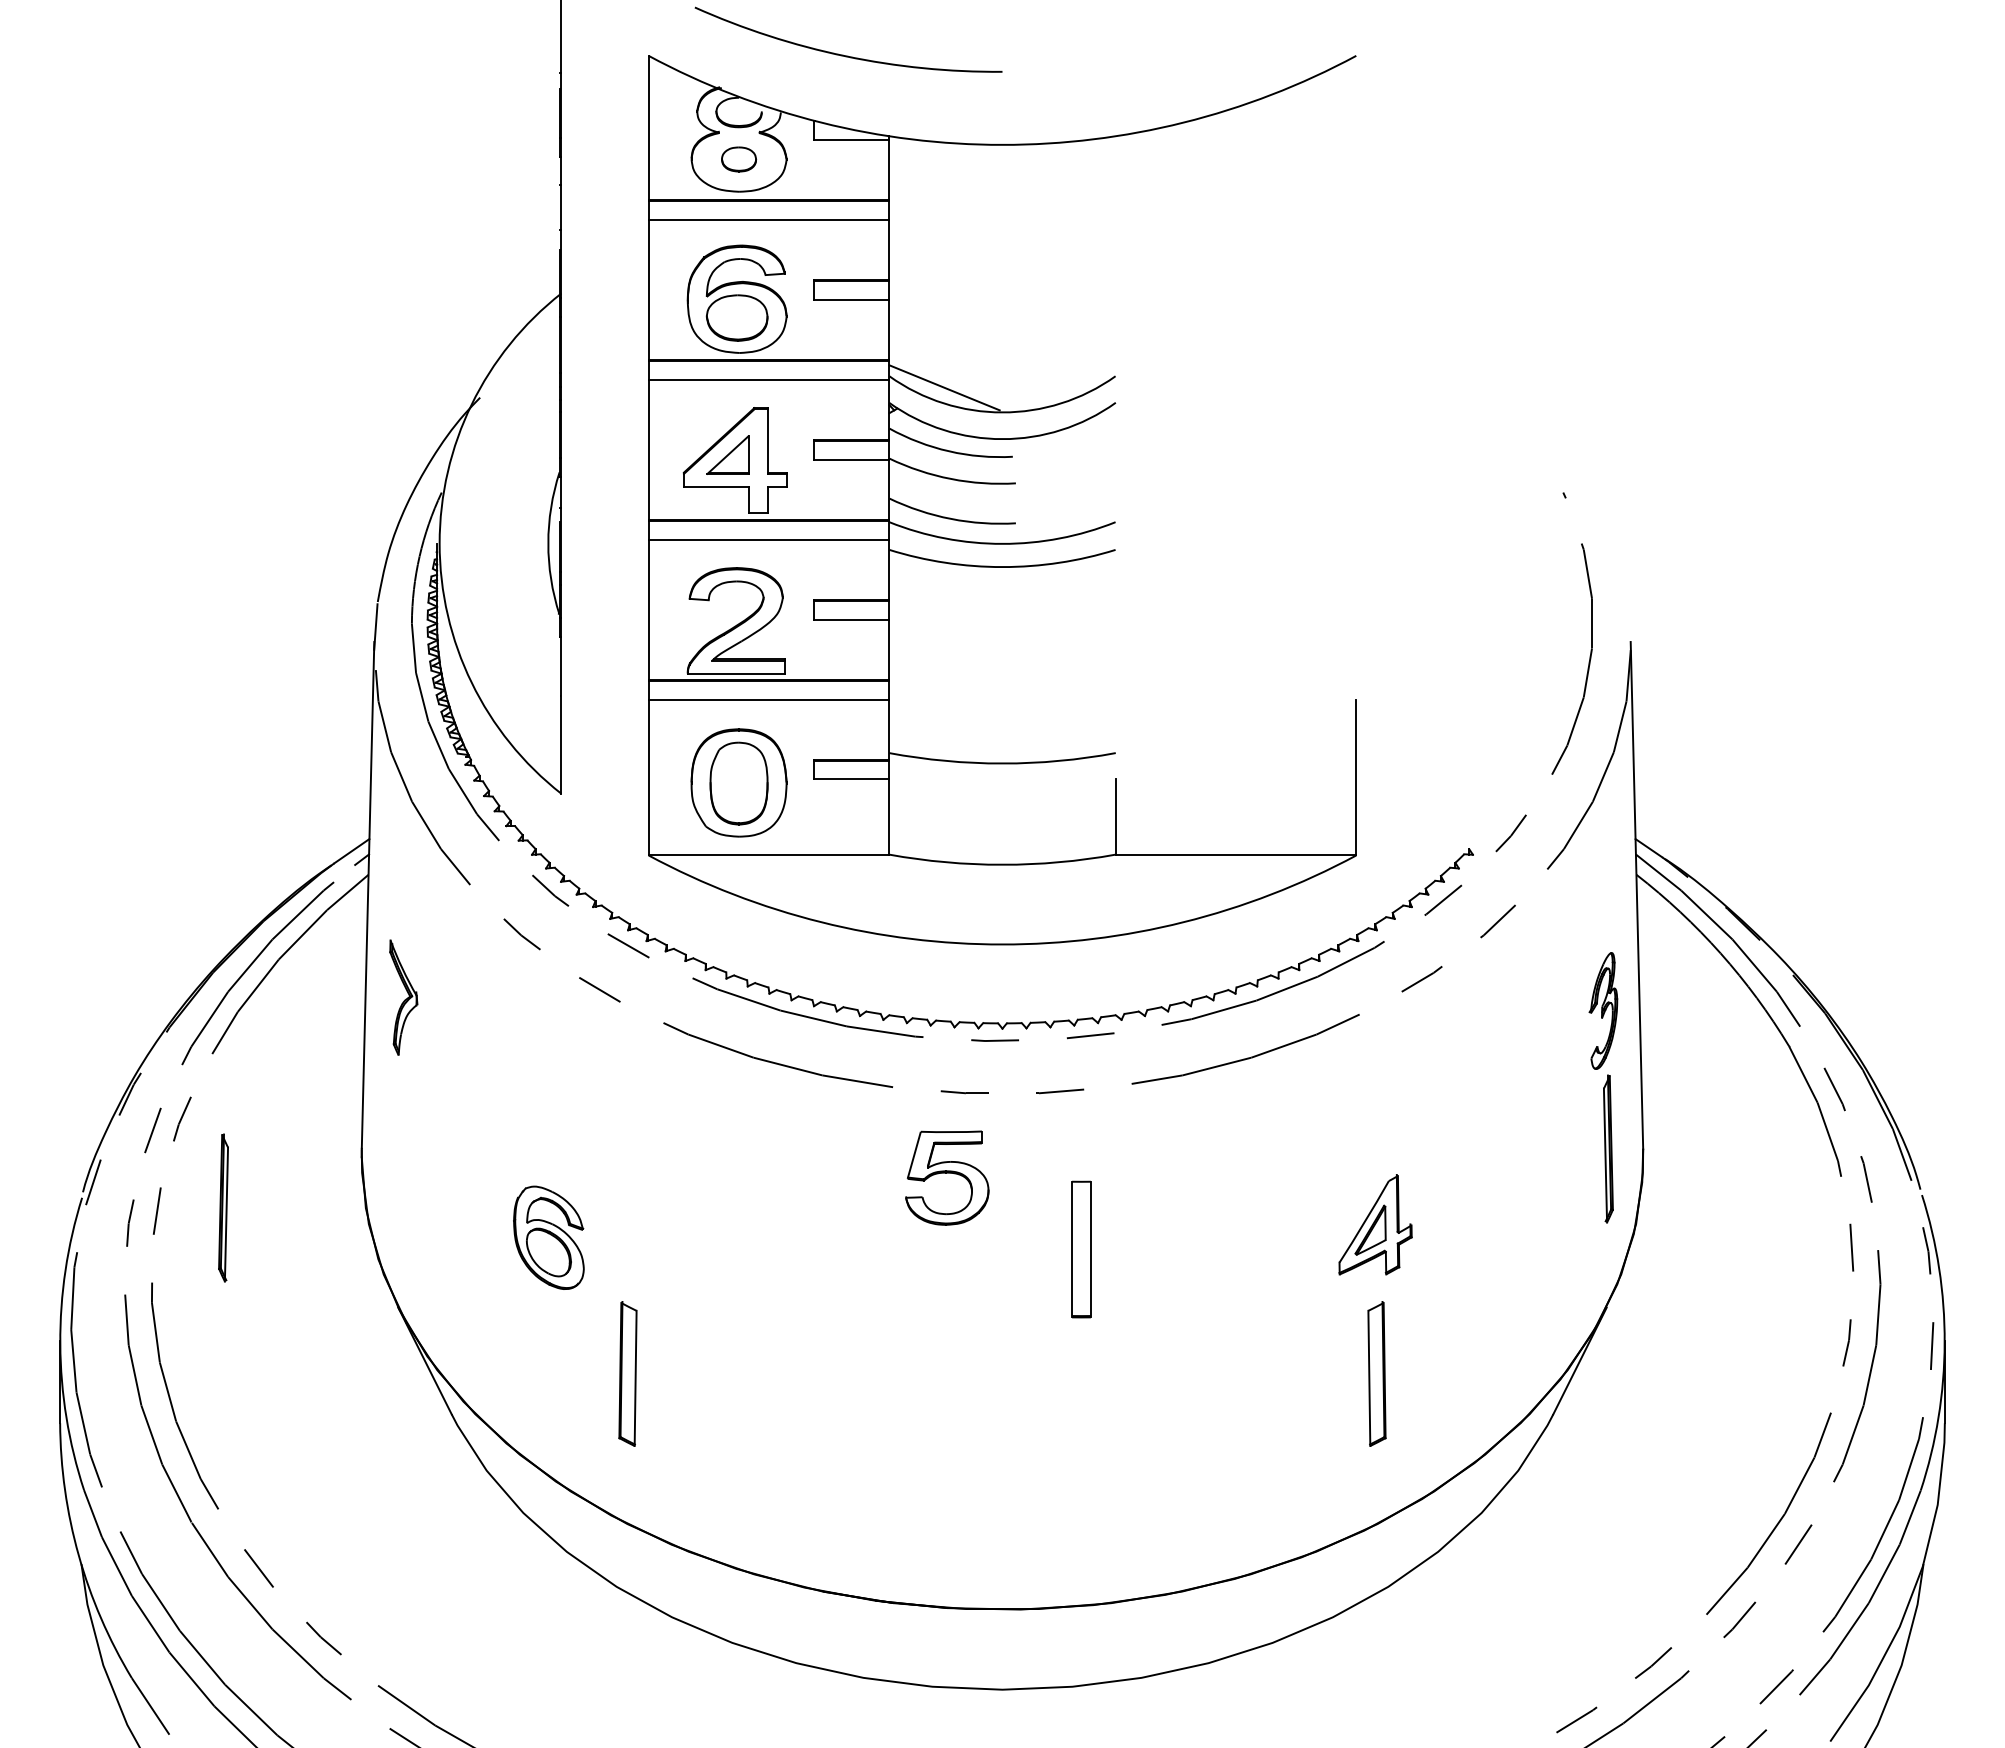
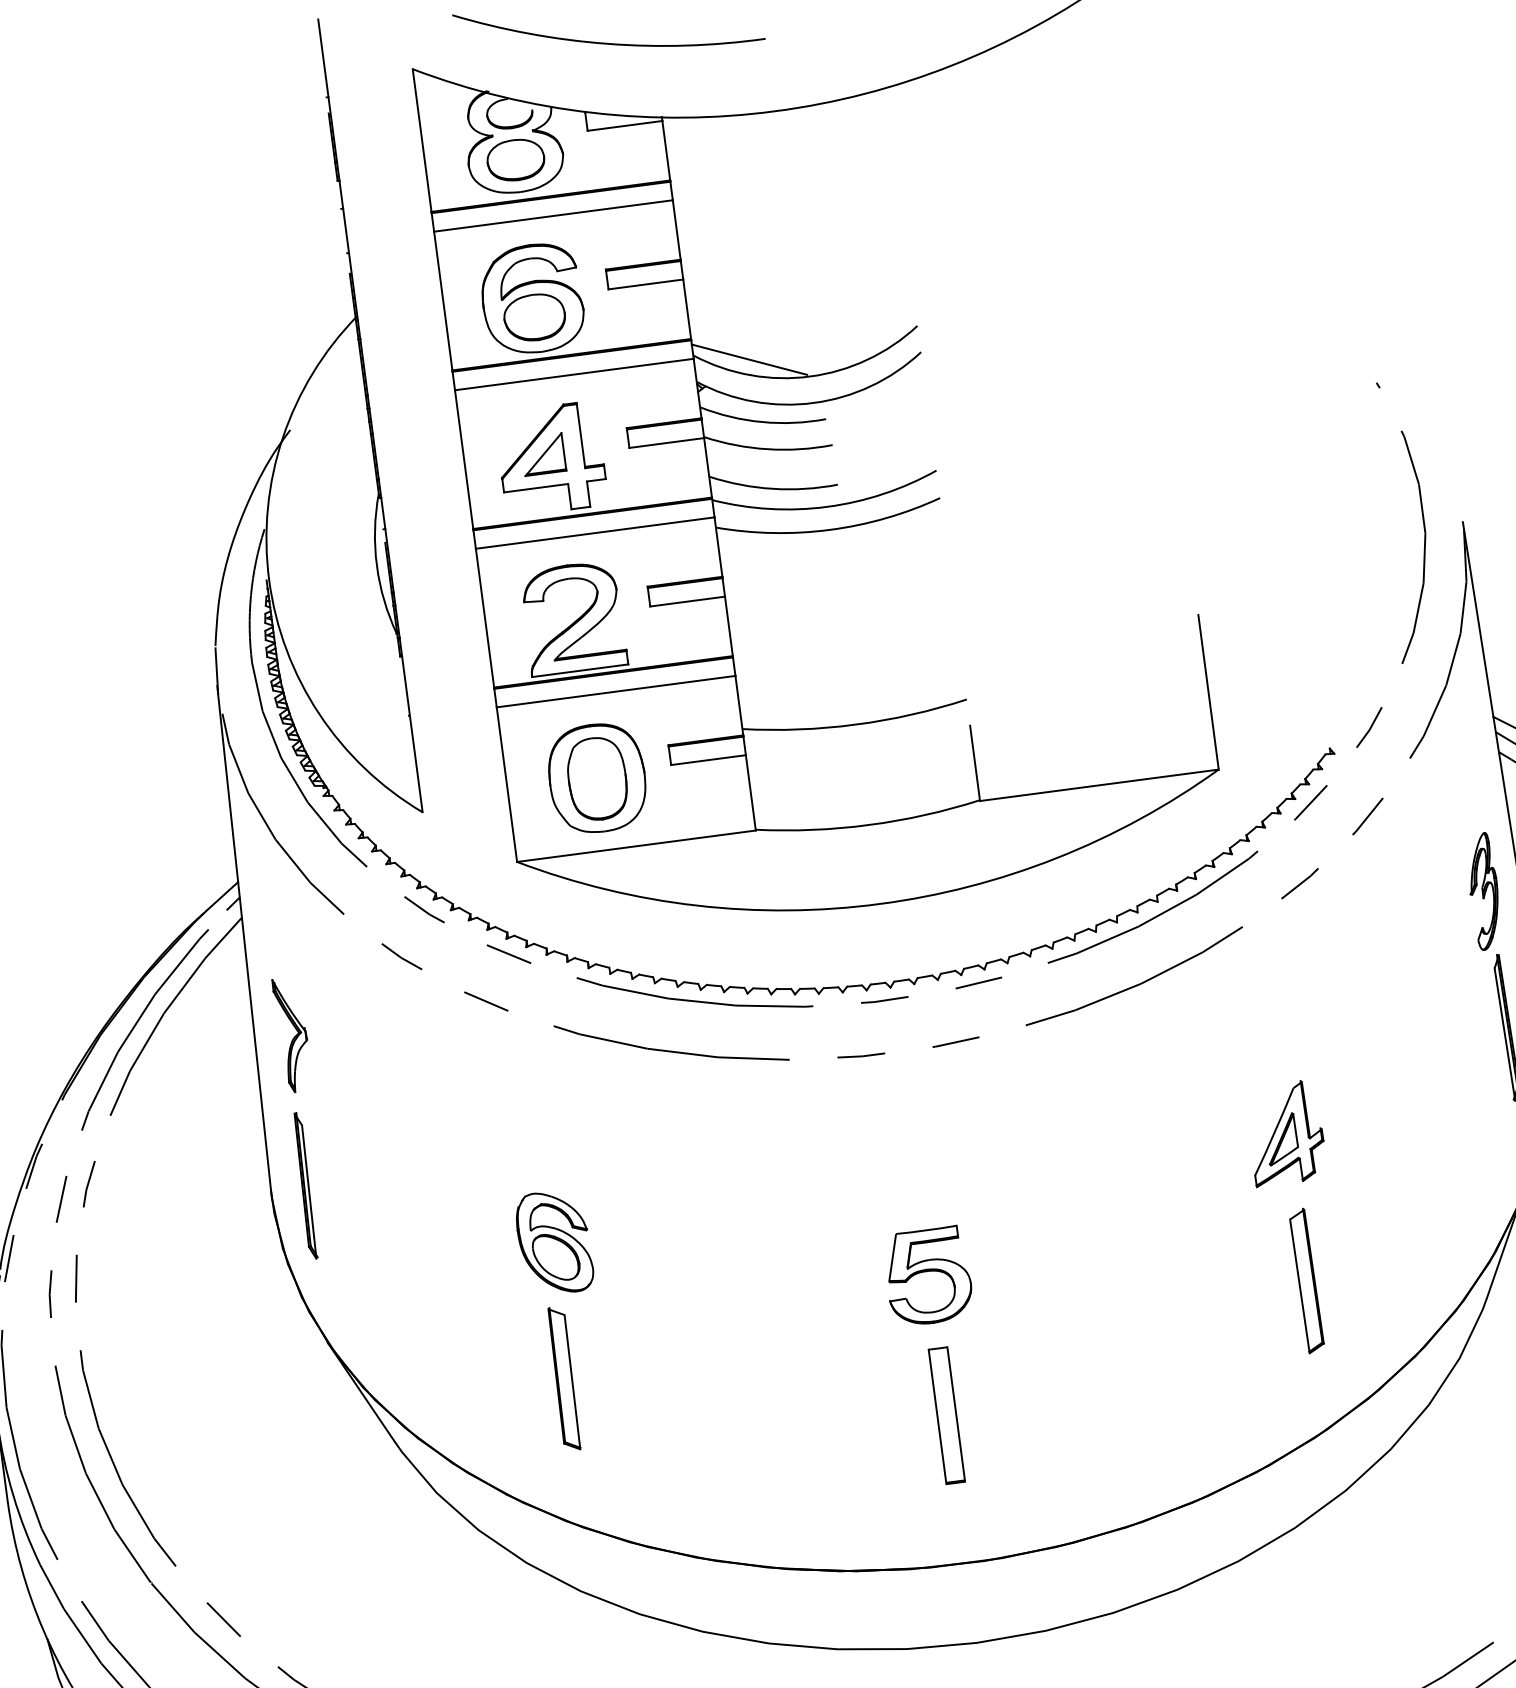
part: (738, 159) -> (515, 160), size x1.67
part: (947, 1177) -> (928, 1275), moved
part: (223, 1207) -> (305, 1185), moved
part: (548, 1237) -> (553, 1242), moved
part: (1081, 1249) -> (946, 1415), moved

